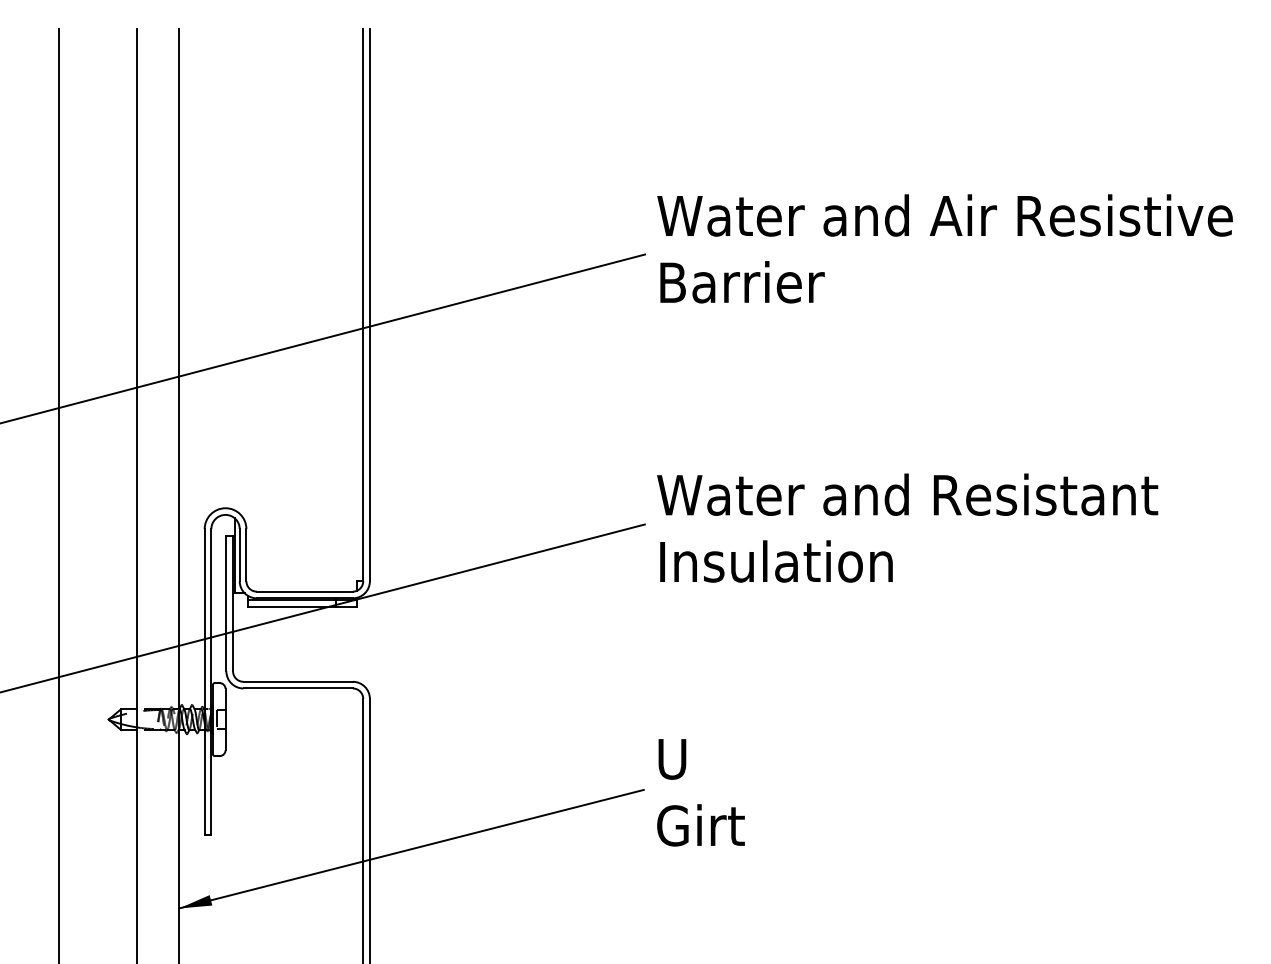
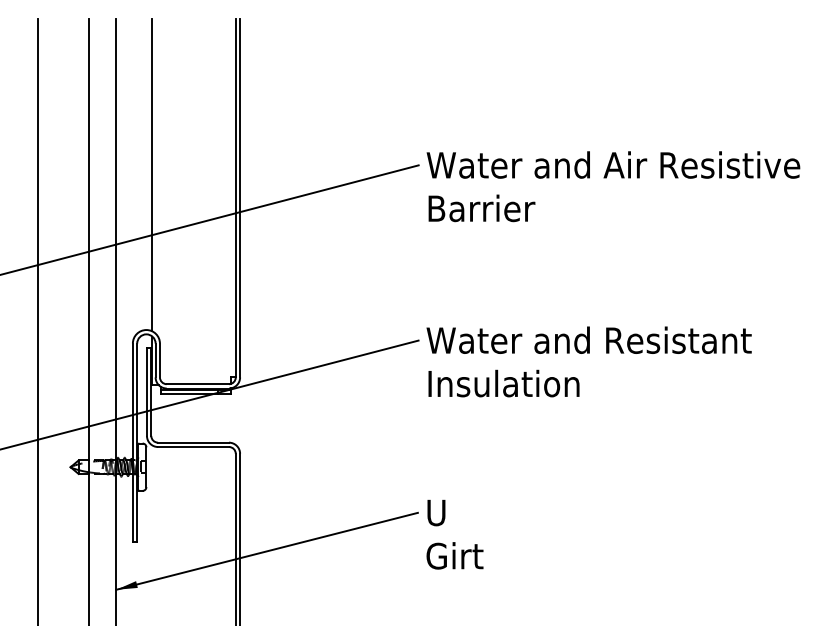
text: (945, 248) -> (613, 186), moved
line: (234, 268) -> (152, 174), added
text: (906, 527) -> (588, 361), moved
text: (700, 792) -> (454, 534), moved

